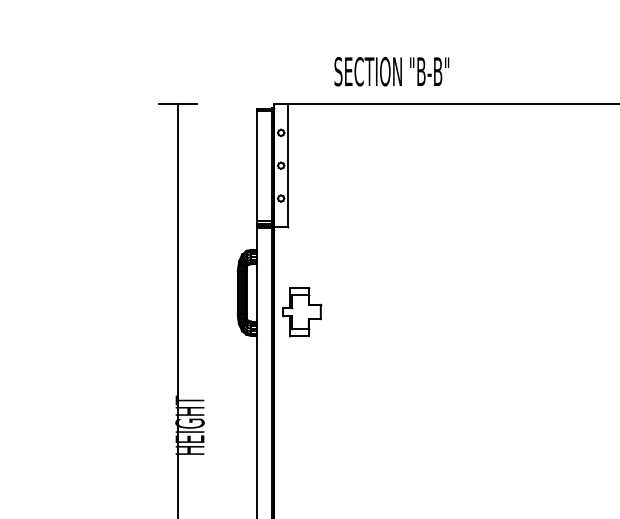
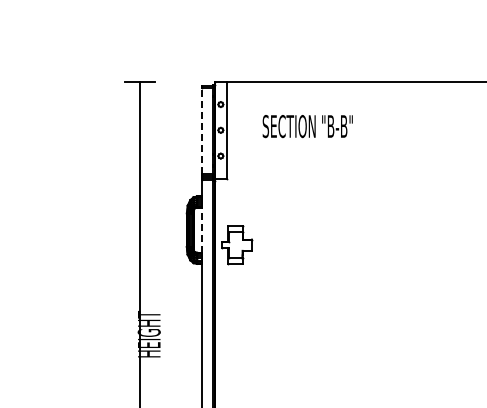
text: (391, 71) -> (307, 126), moved
line: (256, 165) -> (201, 130), solid -> dashed
line: (256, 293) -> (201, 230), solid -> dashed

